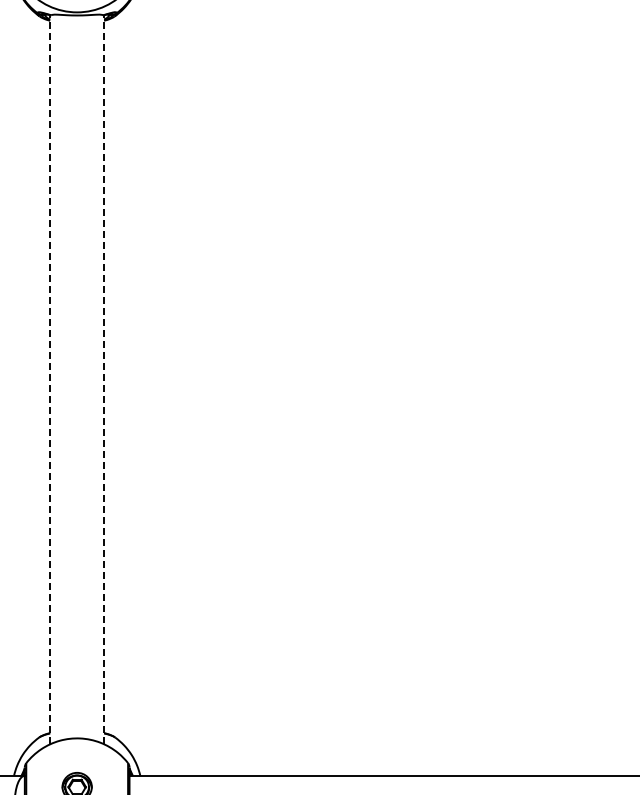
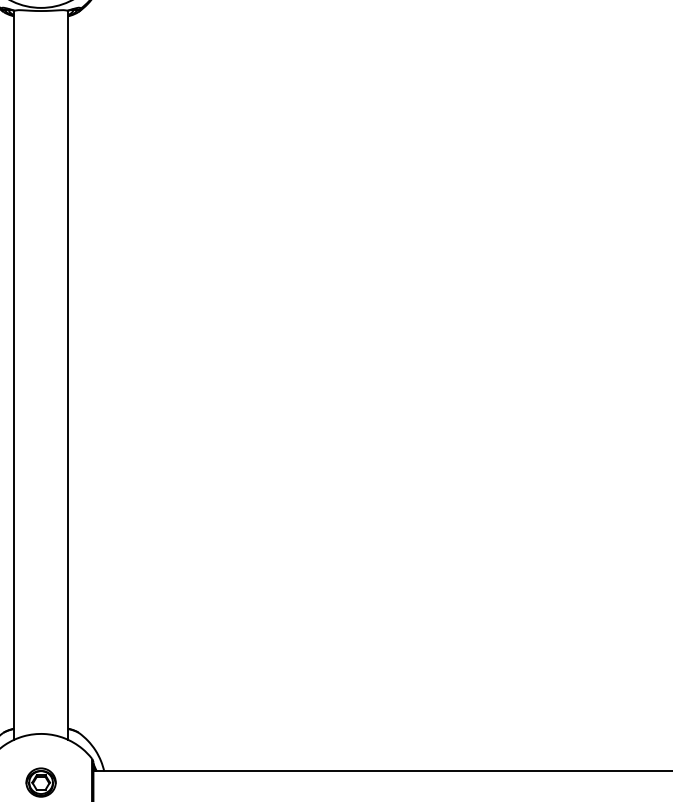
line: (50, 379) -> (14, 375), dashed -> solid
line: (104, 379) -> (68, 375), dashed -> solid

